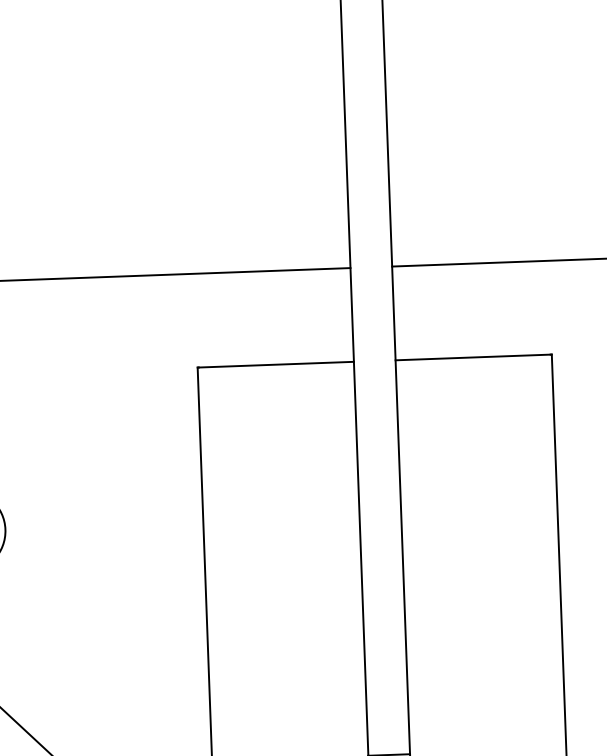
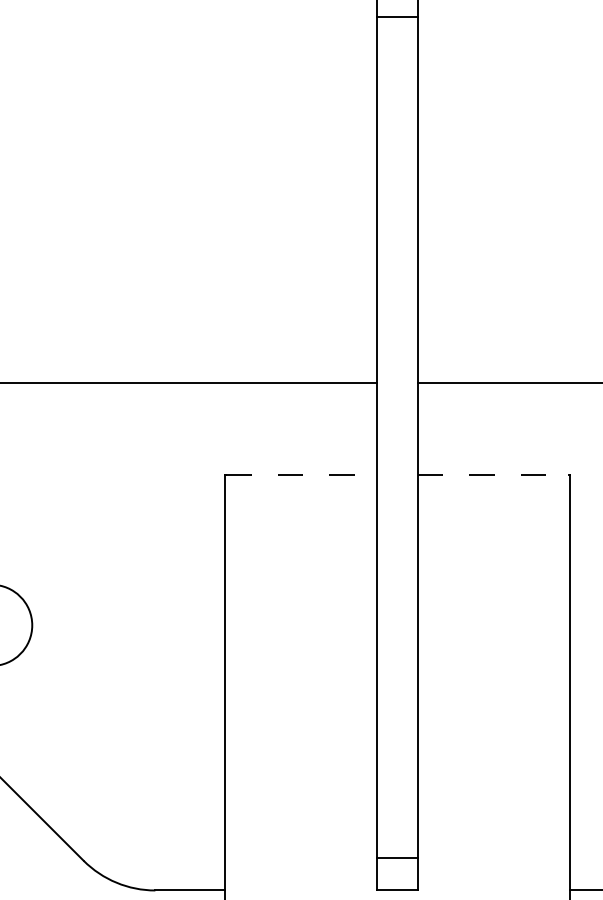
line: (473, 357) -> (493, 474), solid -> dashed
line: (277, 364) -> (302, 474), solid -> dashed

